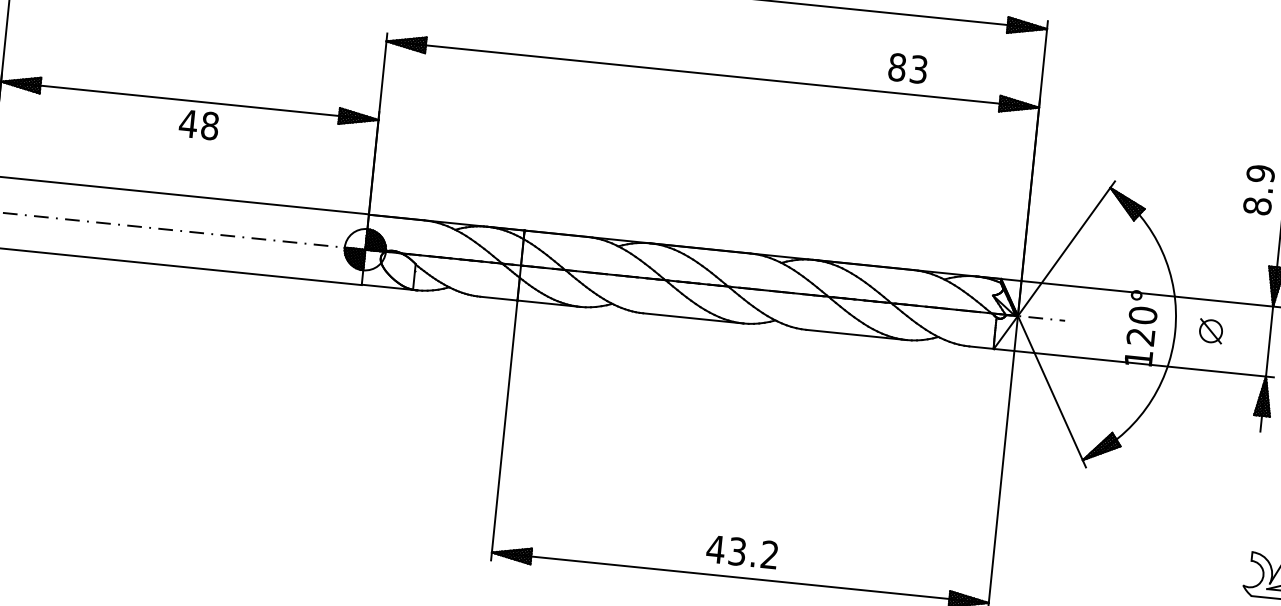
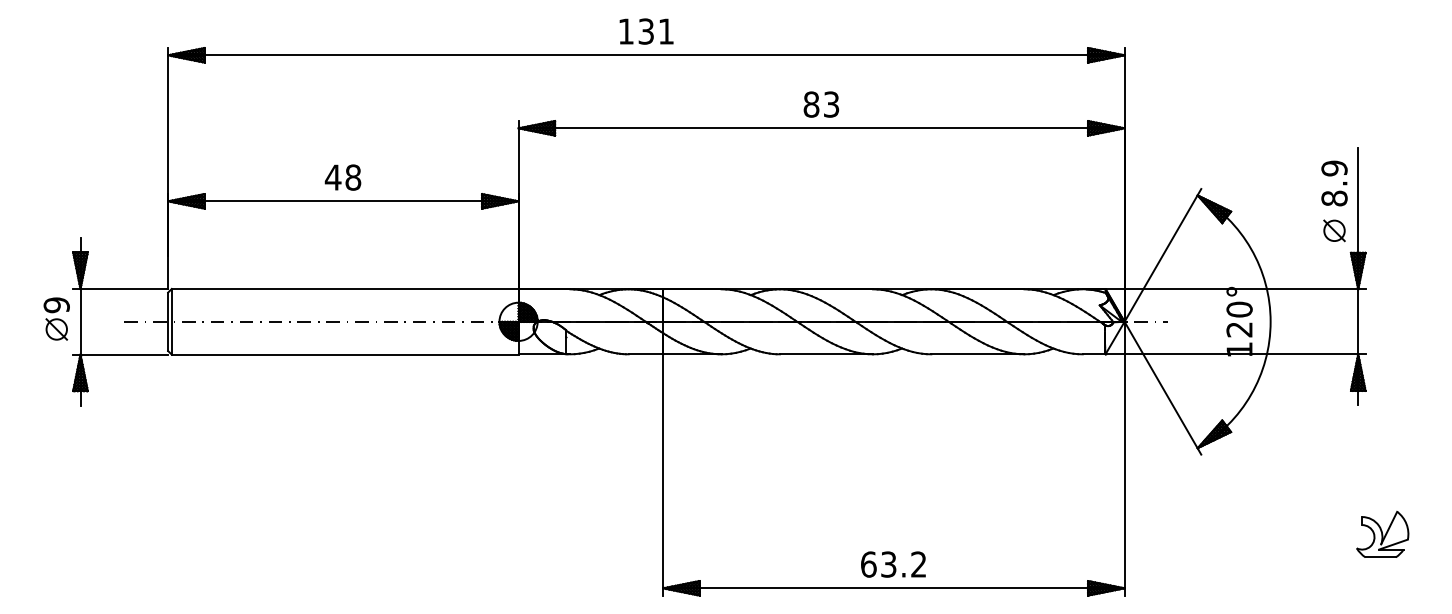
text: (908, 68) -> (821, 104), moved
text: (198, 124) -> (342, 177), moved
part: (1211, 330) -> (1334, 230), moved
text: (715, 549) -> (868, 564), 43.2 -> 63.2

